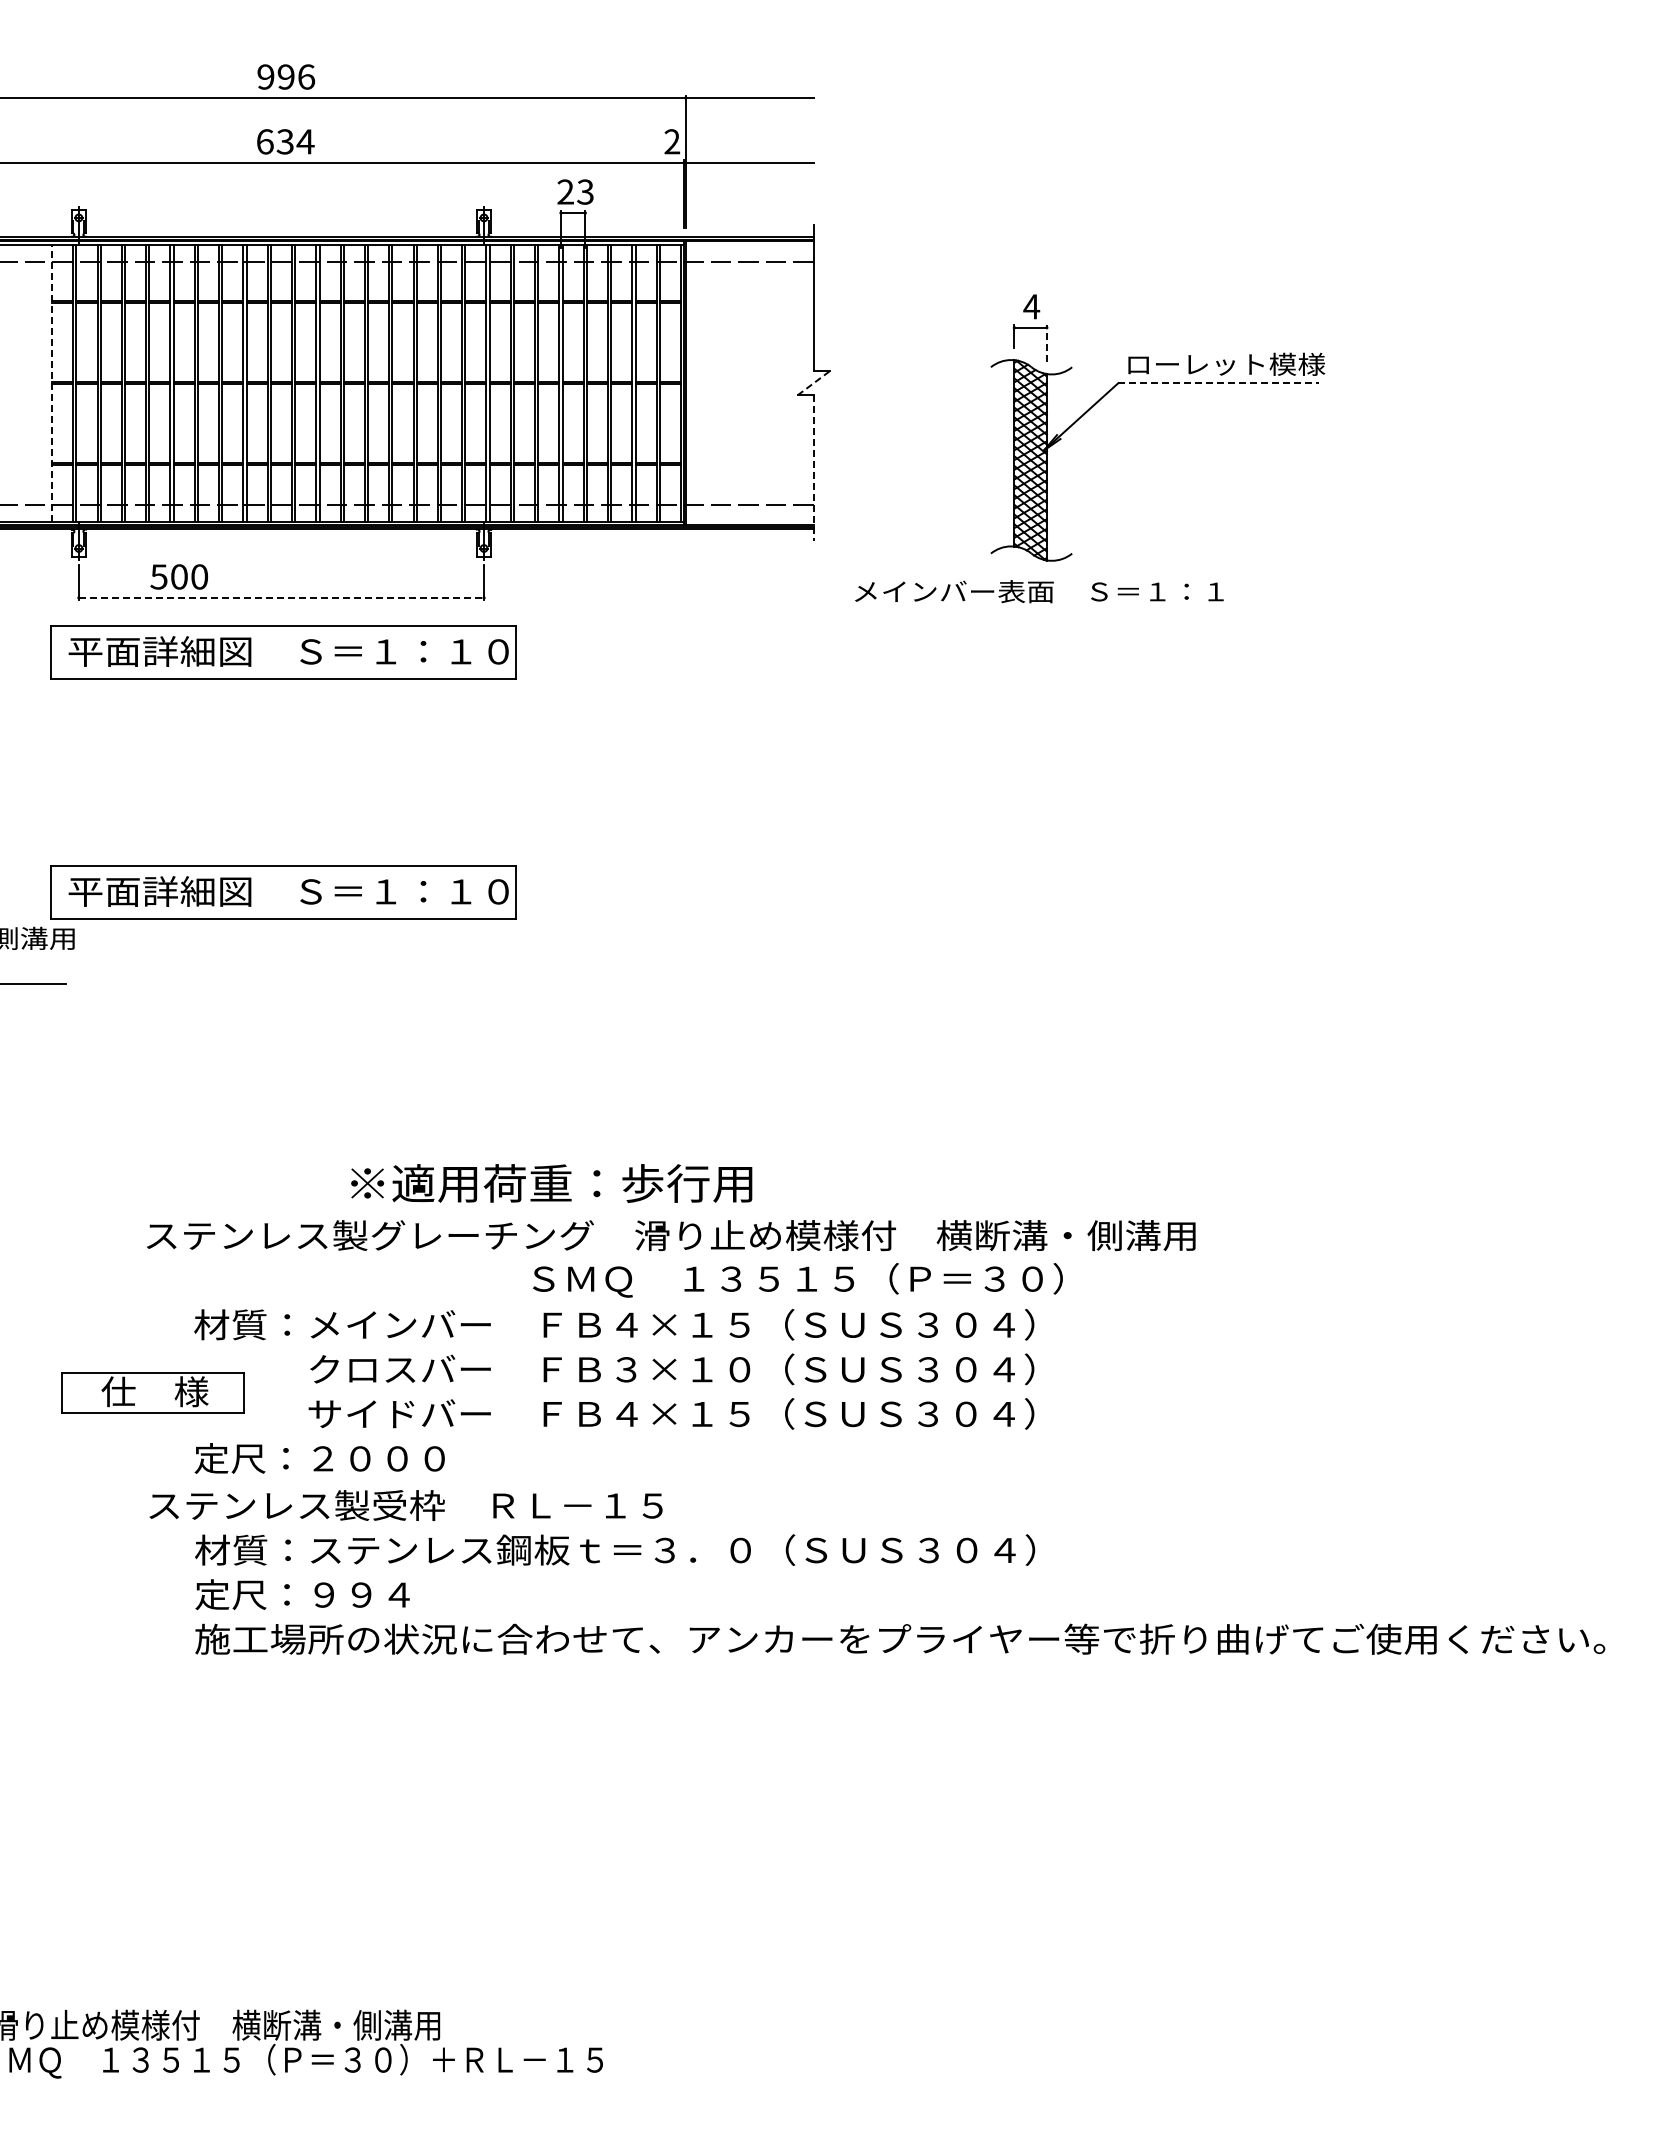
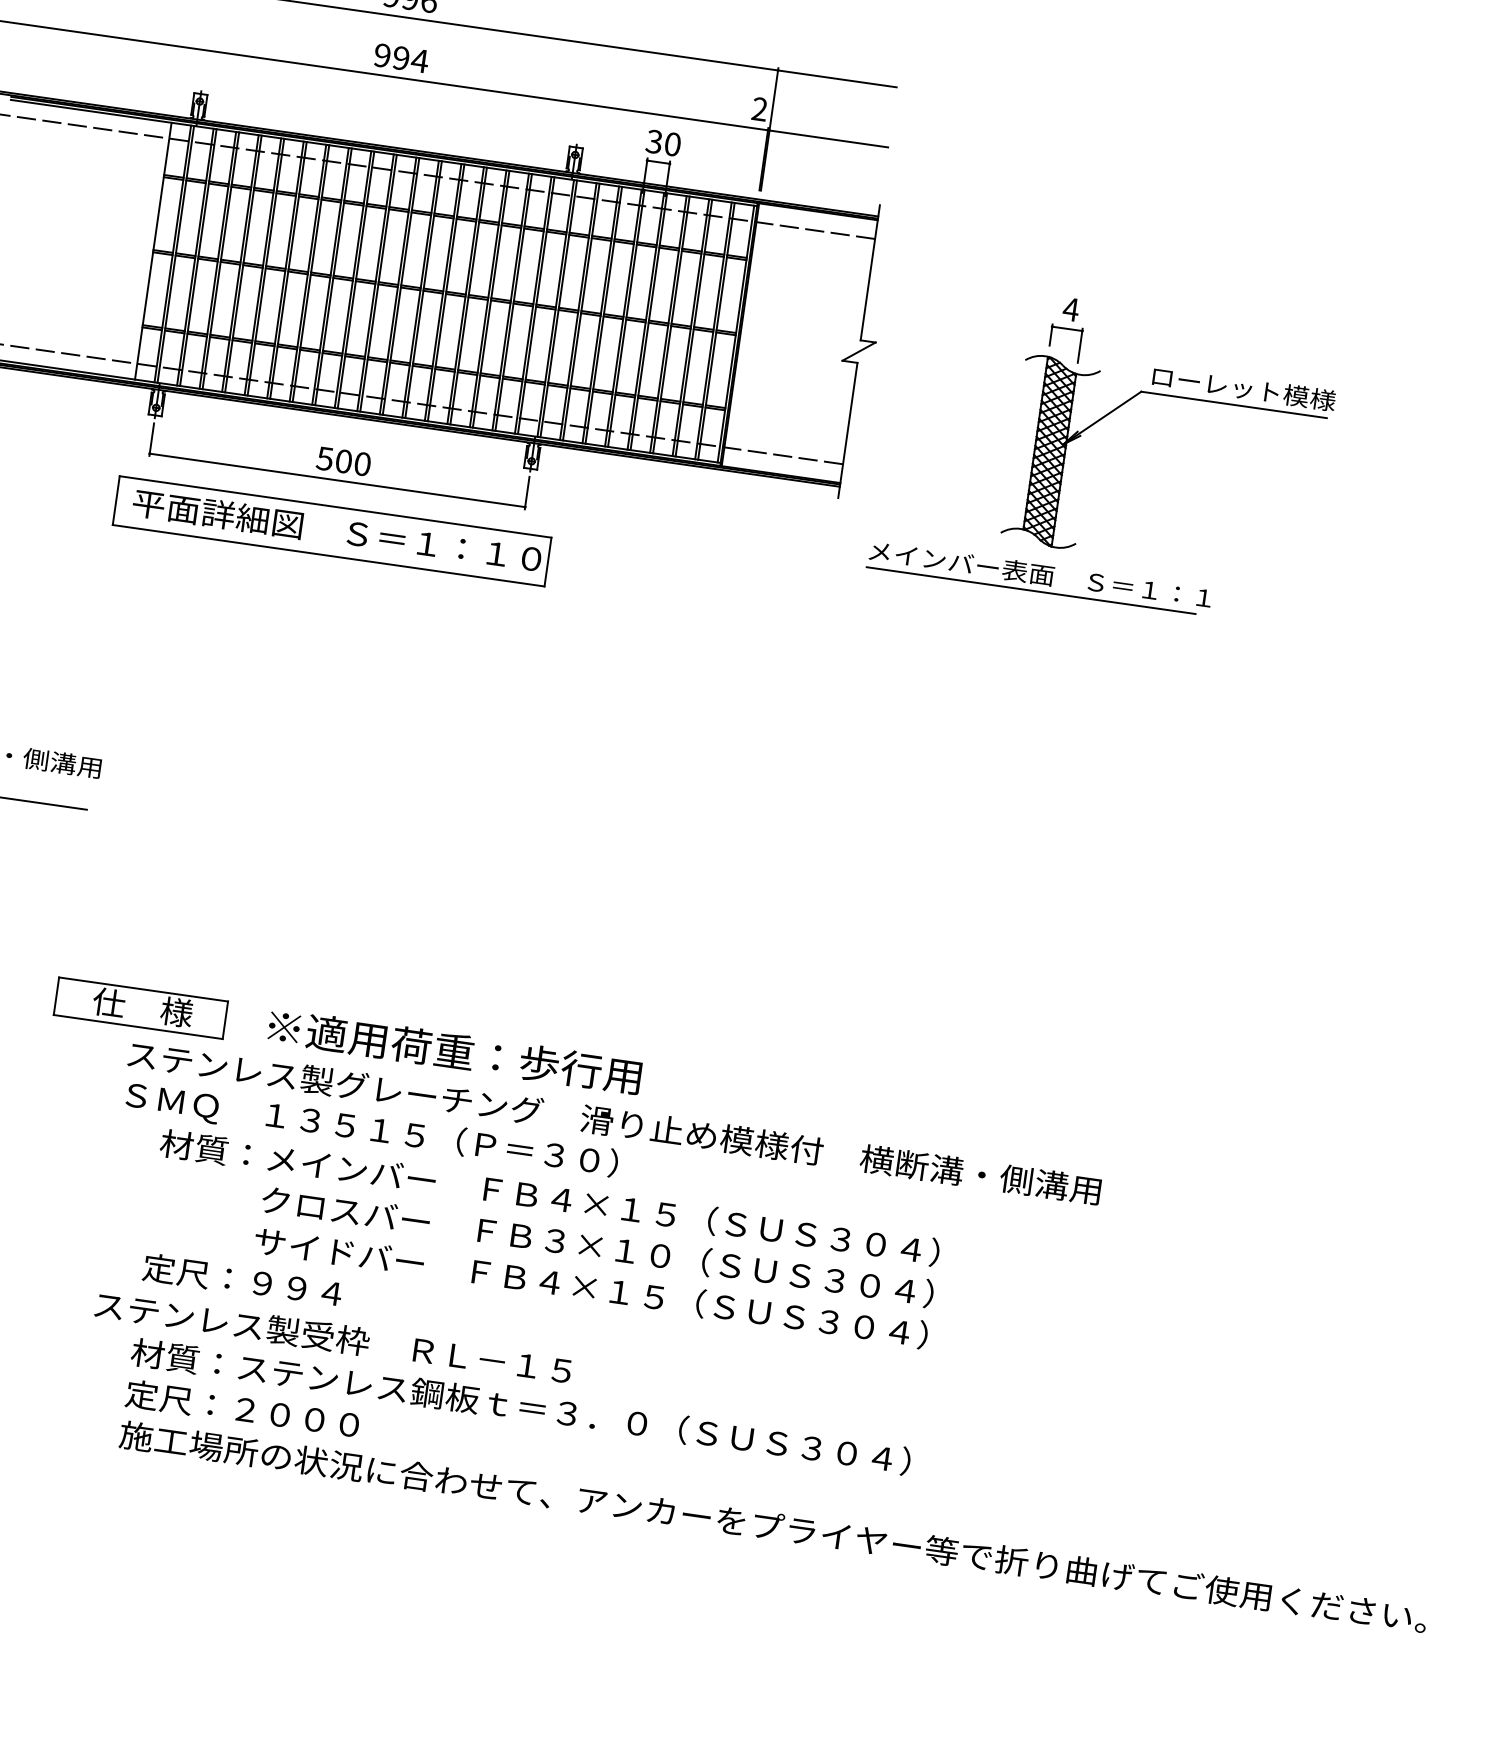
text: (274, 141) -> (391, 56), 634 -> 994
text: (575, 191) -> (663, 142), 23 -> 30
line: (1046, 343) -> (1079, 345), dashed -> solid
line: (814, 382) -> (859, 351), dashed -> solid
line: (52, 383) -> (153, 251), dashed -> solid
line: (1218, 383) -> (1234, 405), dashed -> solid
line: (813, 468) -> (847, 430), dashed -> solid
text: (178, 576) -> (343, 460), moved
line: (281, 597) -> (337, 480), dashed -> solid
line: (1031, 610) -> (1030, 590), added
part: (283, 892) -> (300, 753), removed
text: (551, 1183) -> (454, 1051), moved
text: (797, 1280) -> (371, 1130), moved
part: (152, 1392) -> (140, 1007), moved
text: (378, 1458) -> (313, 1290), 定尺：２０００ -> 定尺：９９４
text: (380, 1594) -> (297, 1416), 定尺：９９４ -> 定尺：２０００

